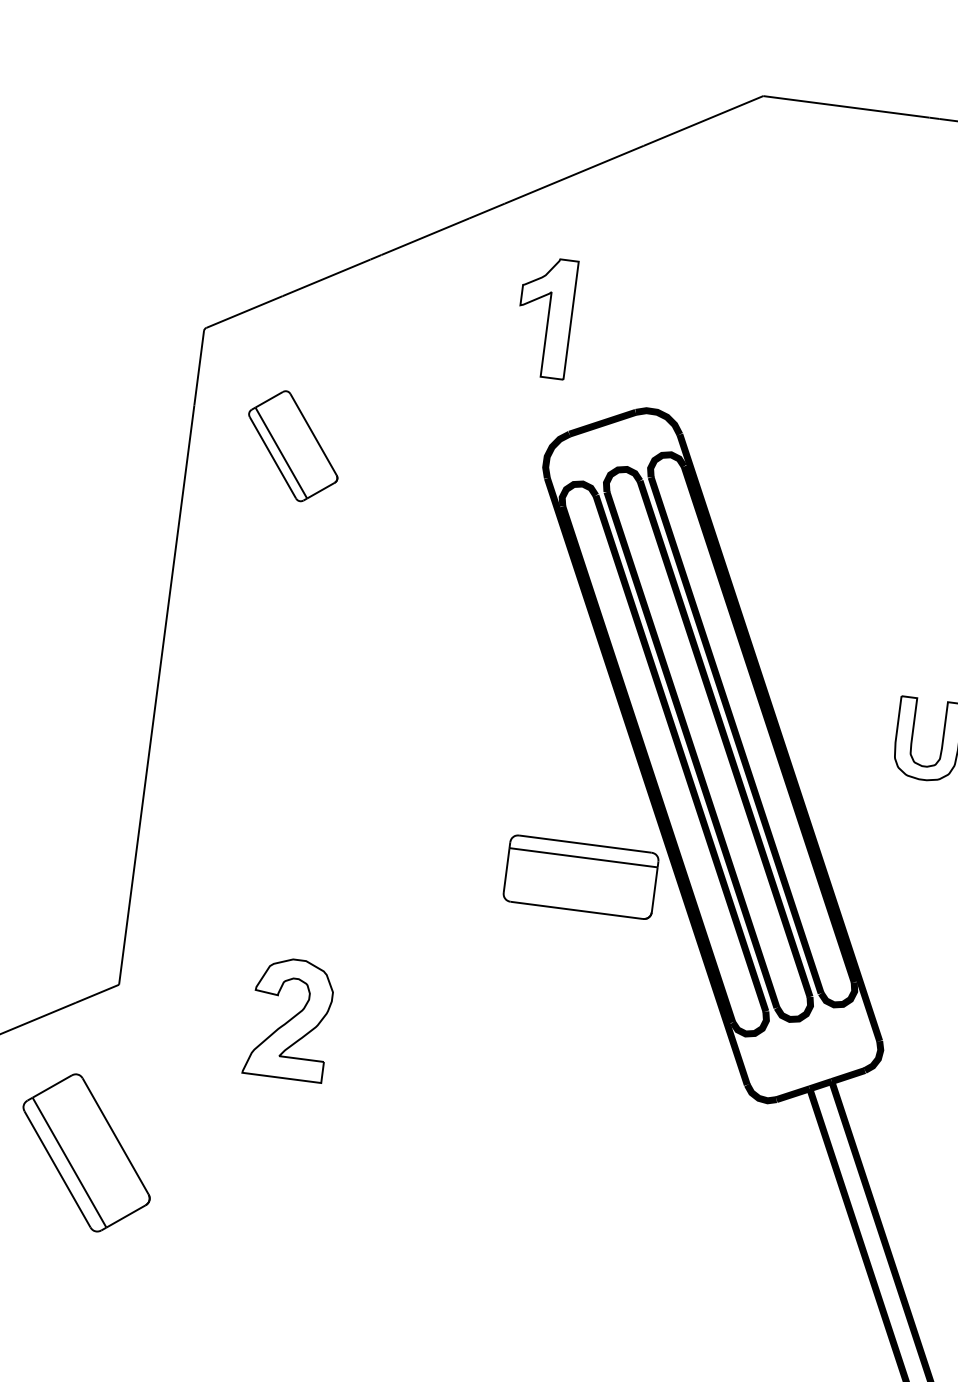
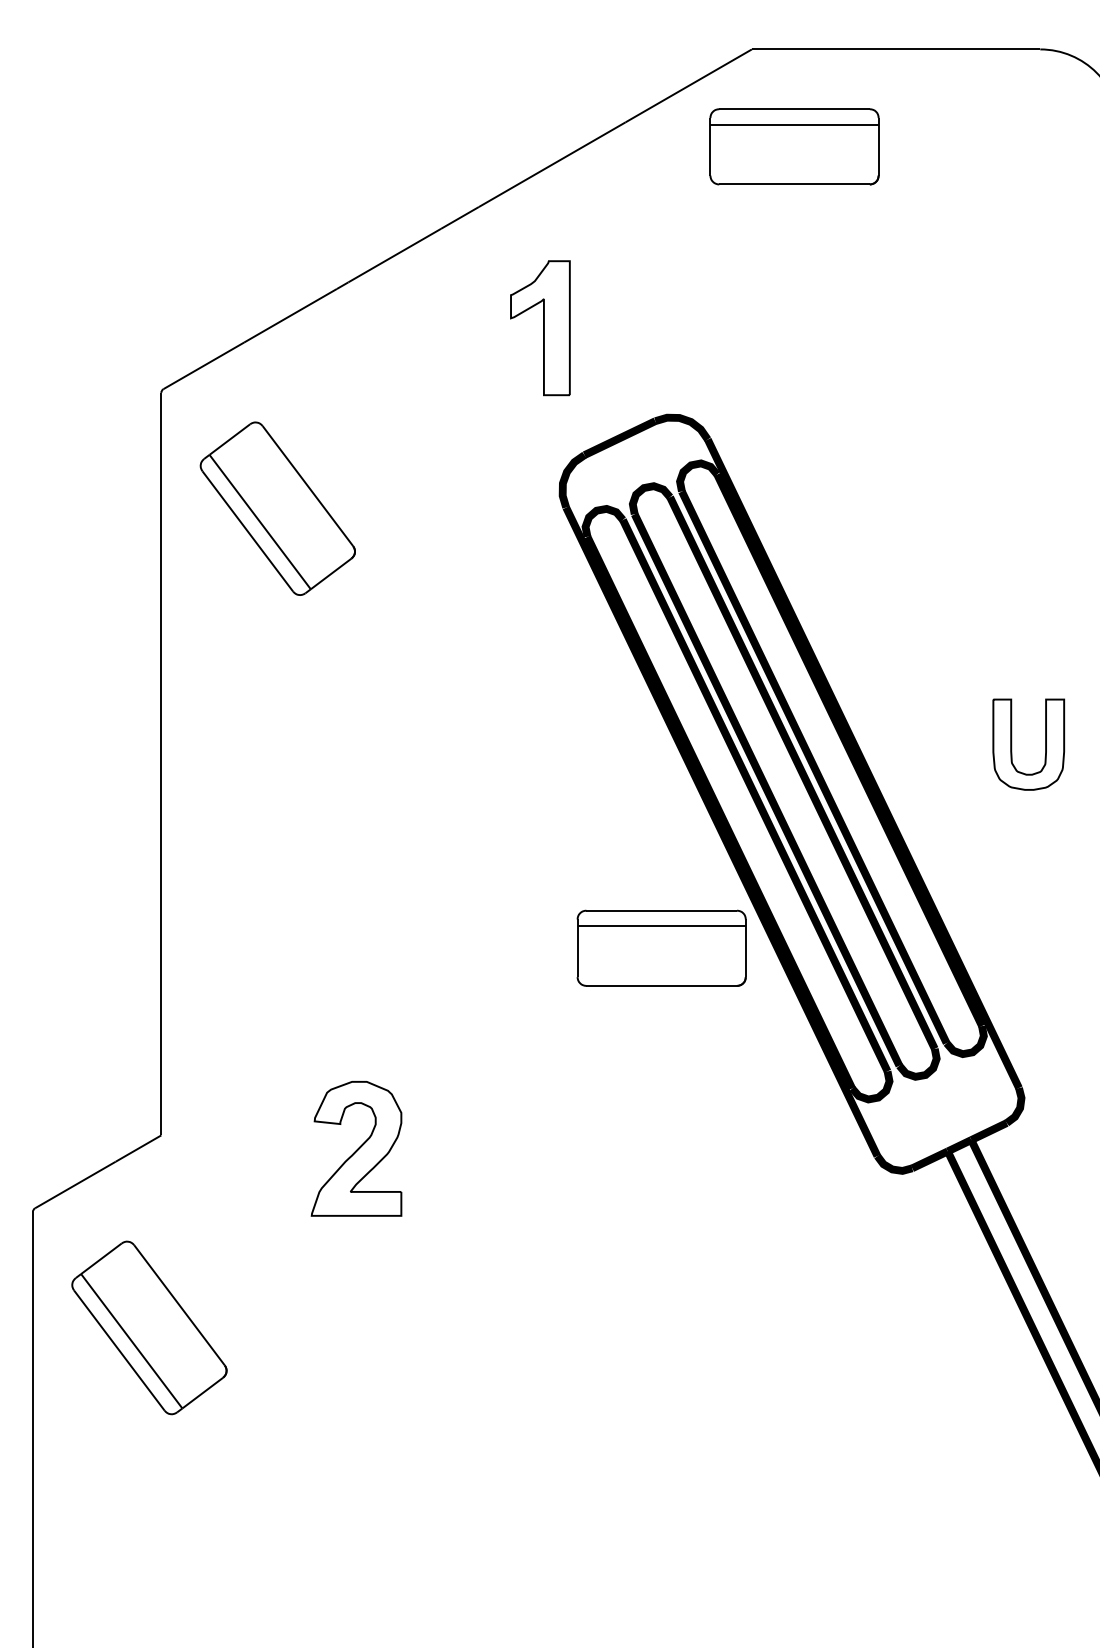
part: (789, 186) -> (794, 146), added
part: (293, 446) -> (277, 508), size x1.43

